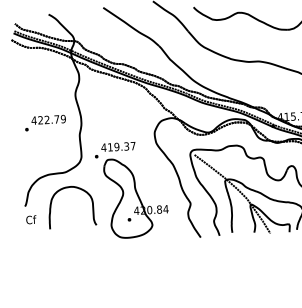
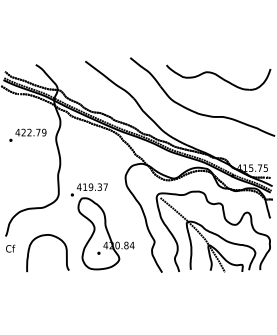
text: (44, 122) -> (27, 134), moved
curve: (67, 188) -> (44, 236), moved

